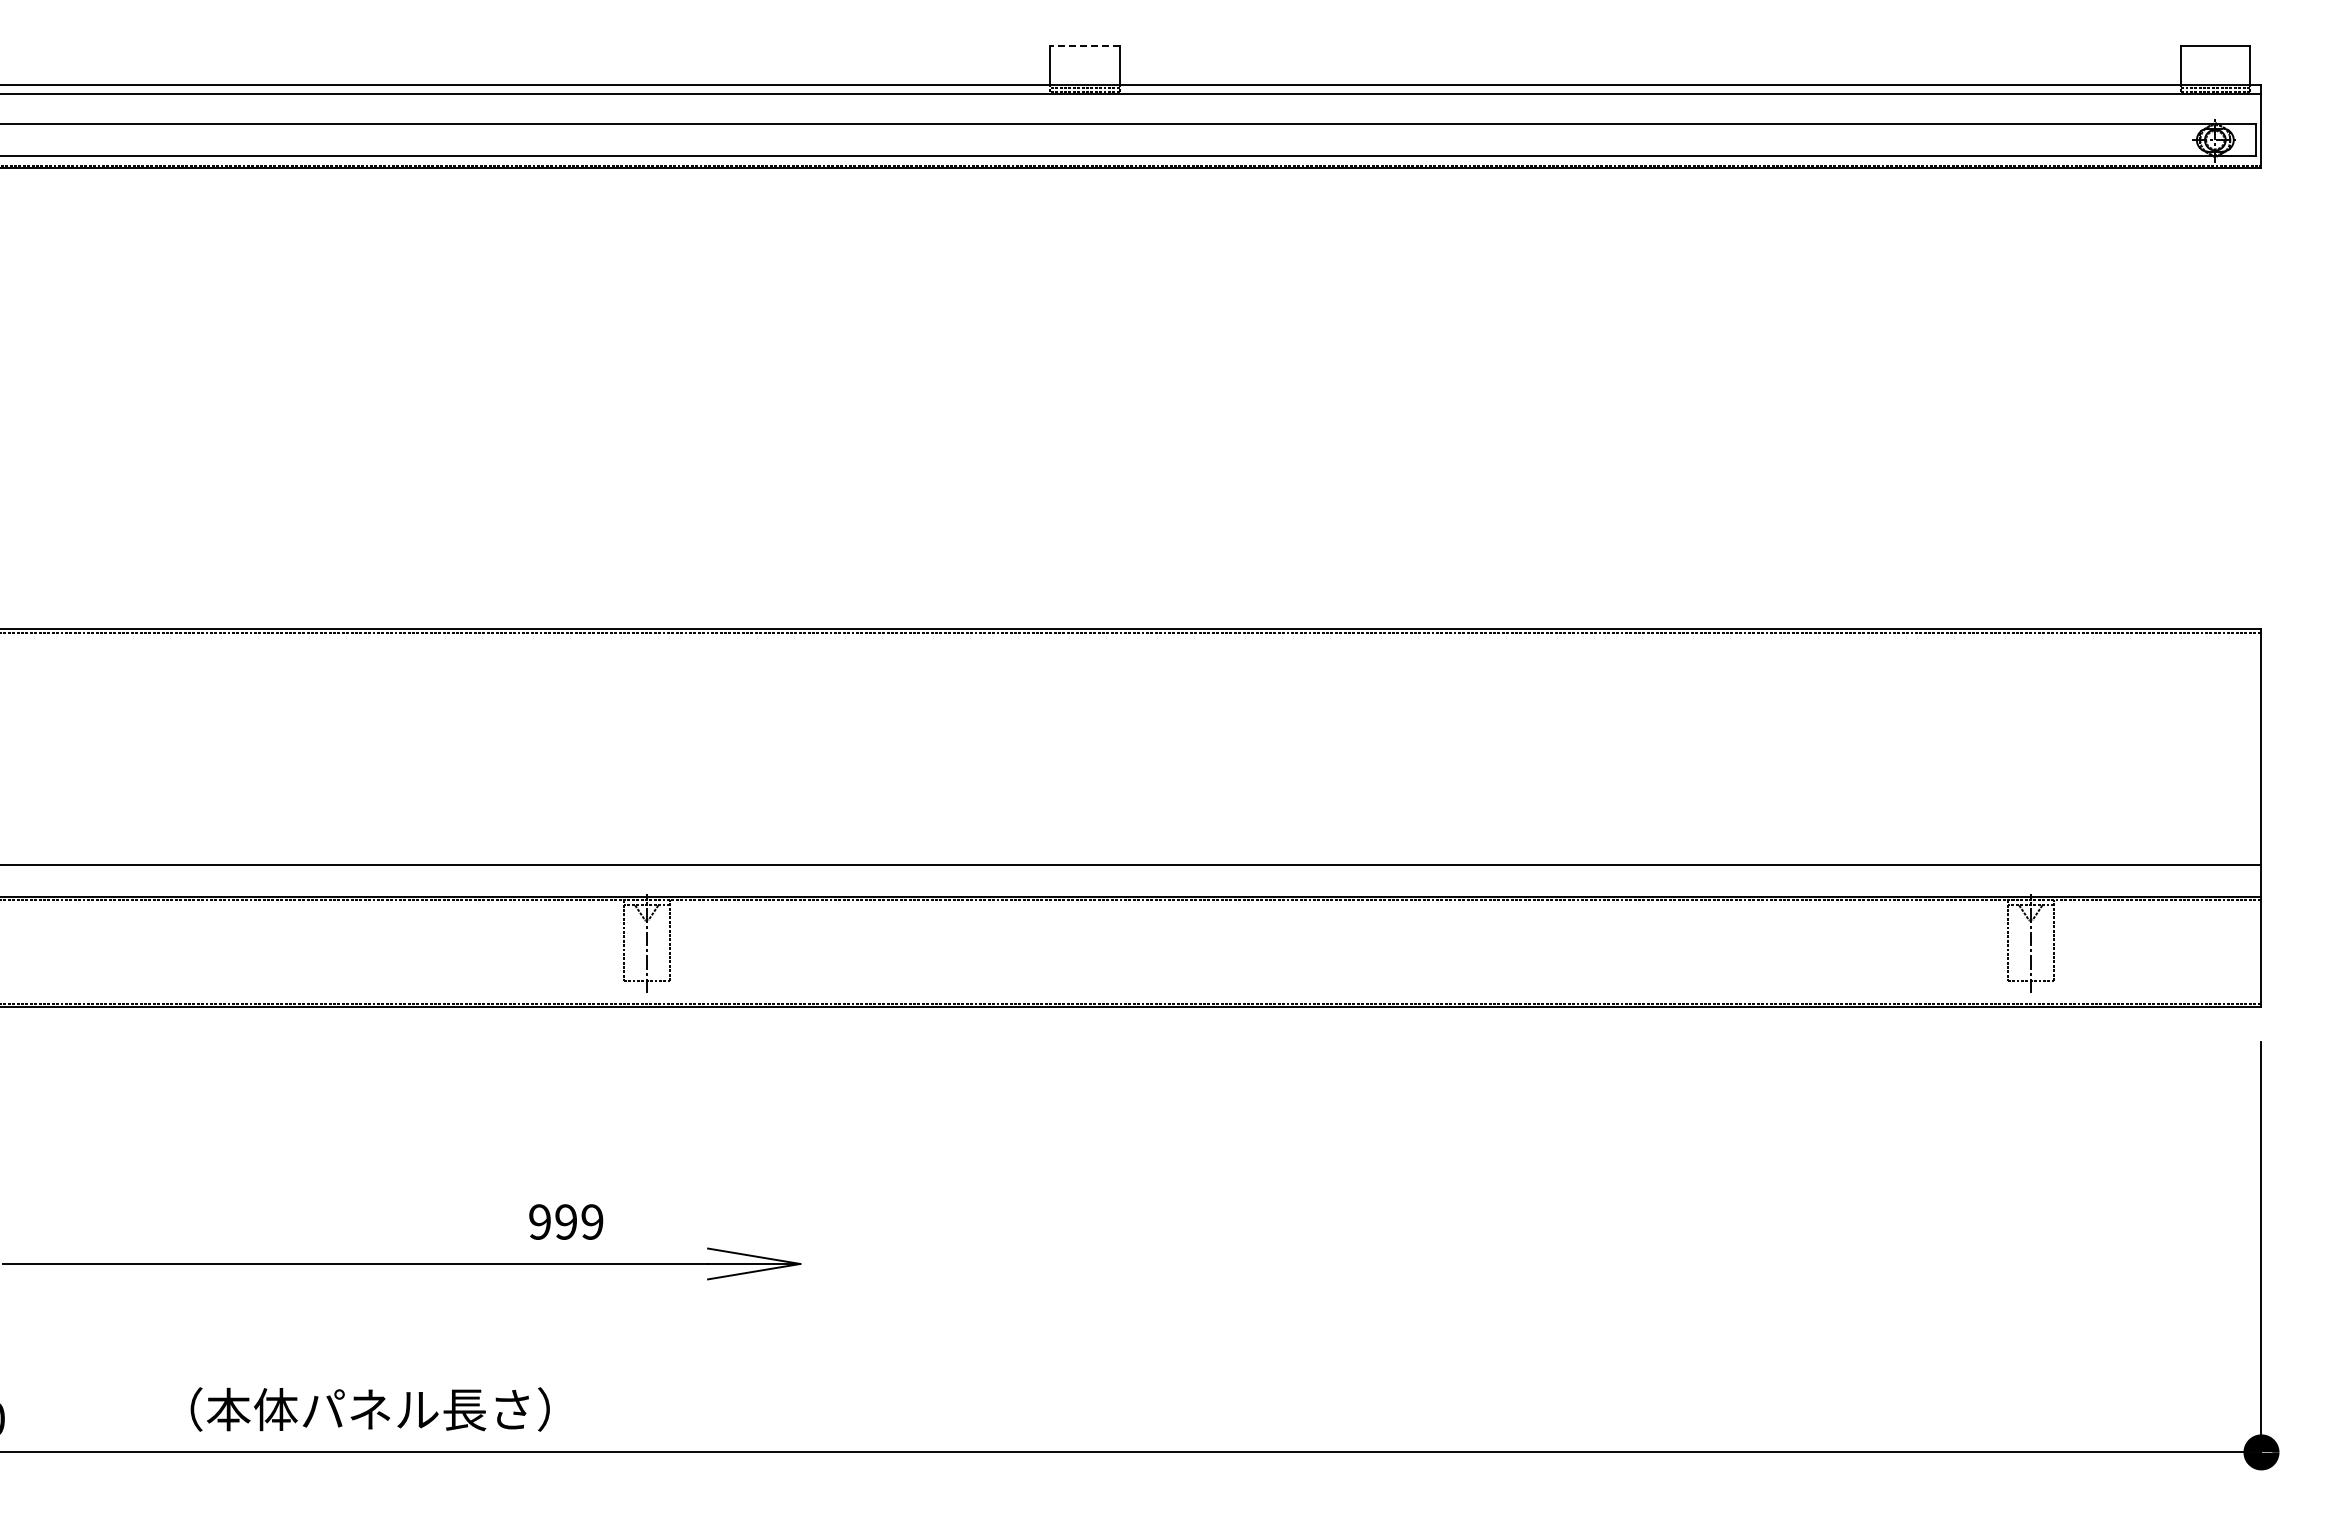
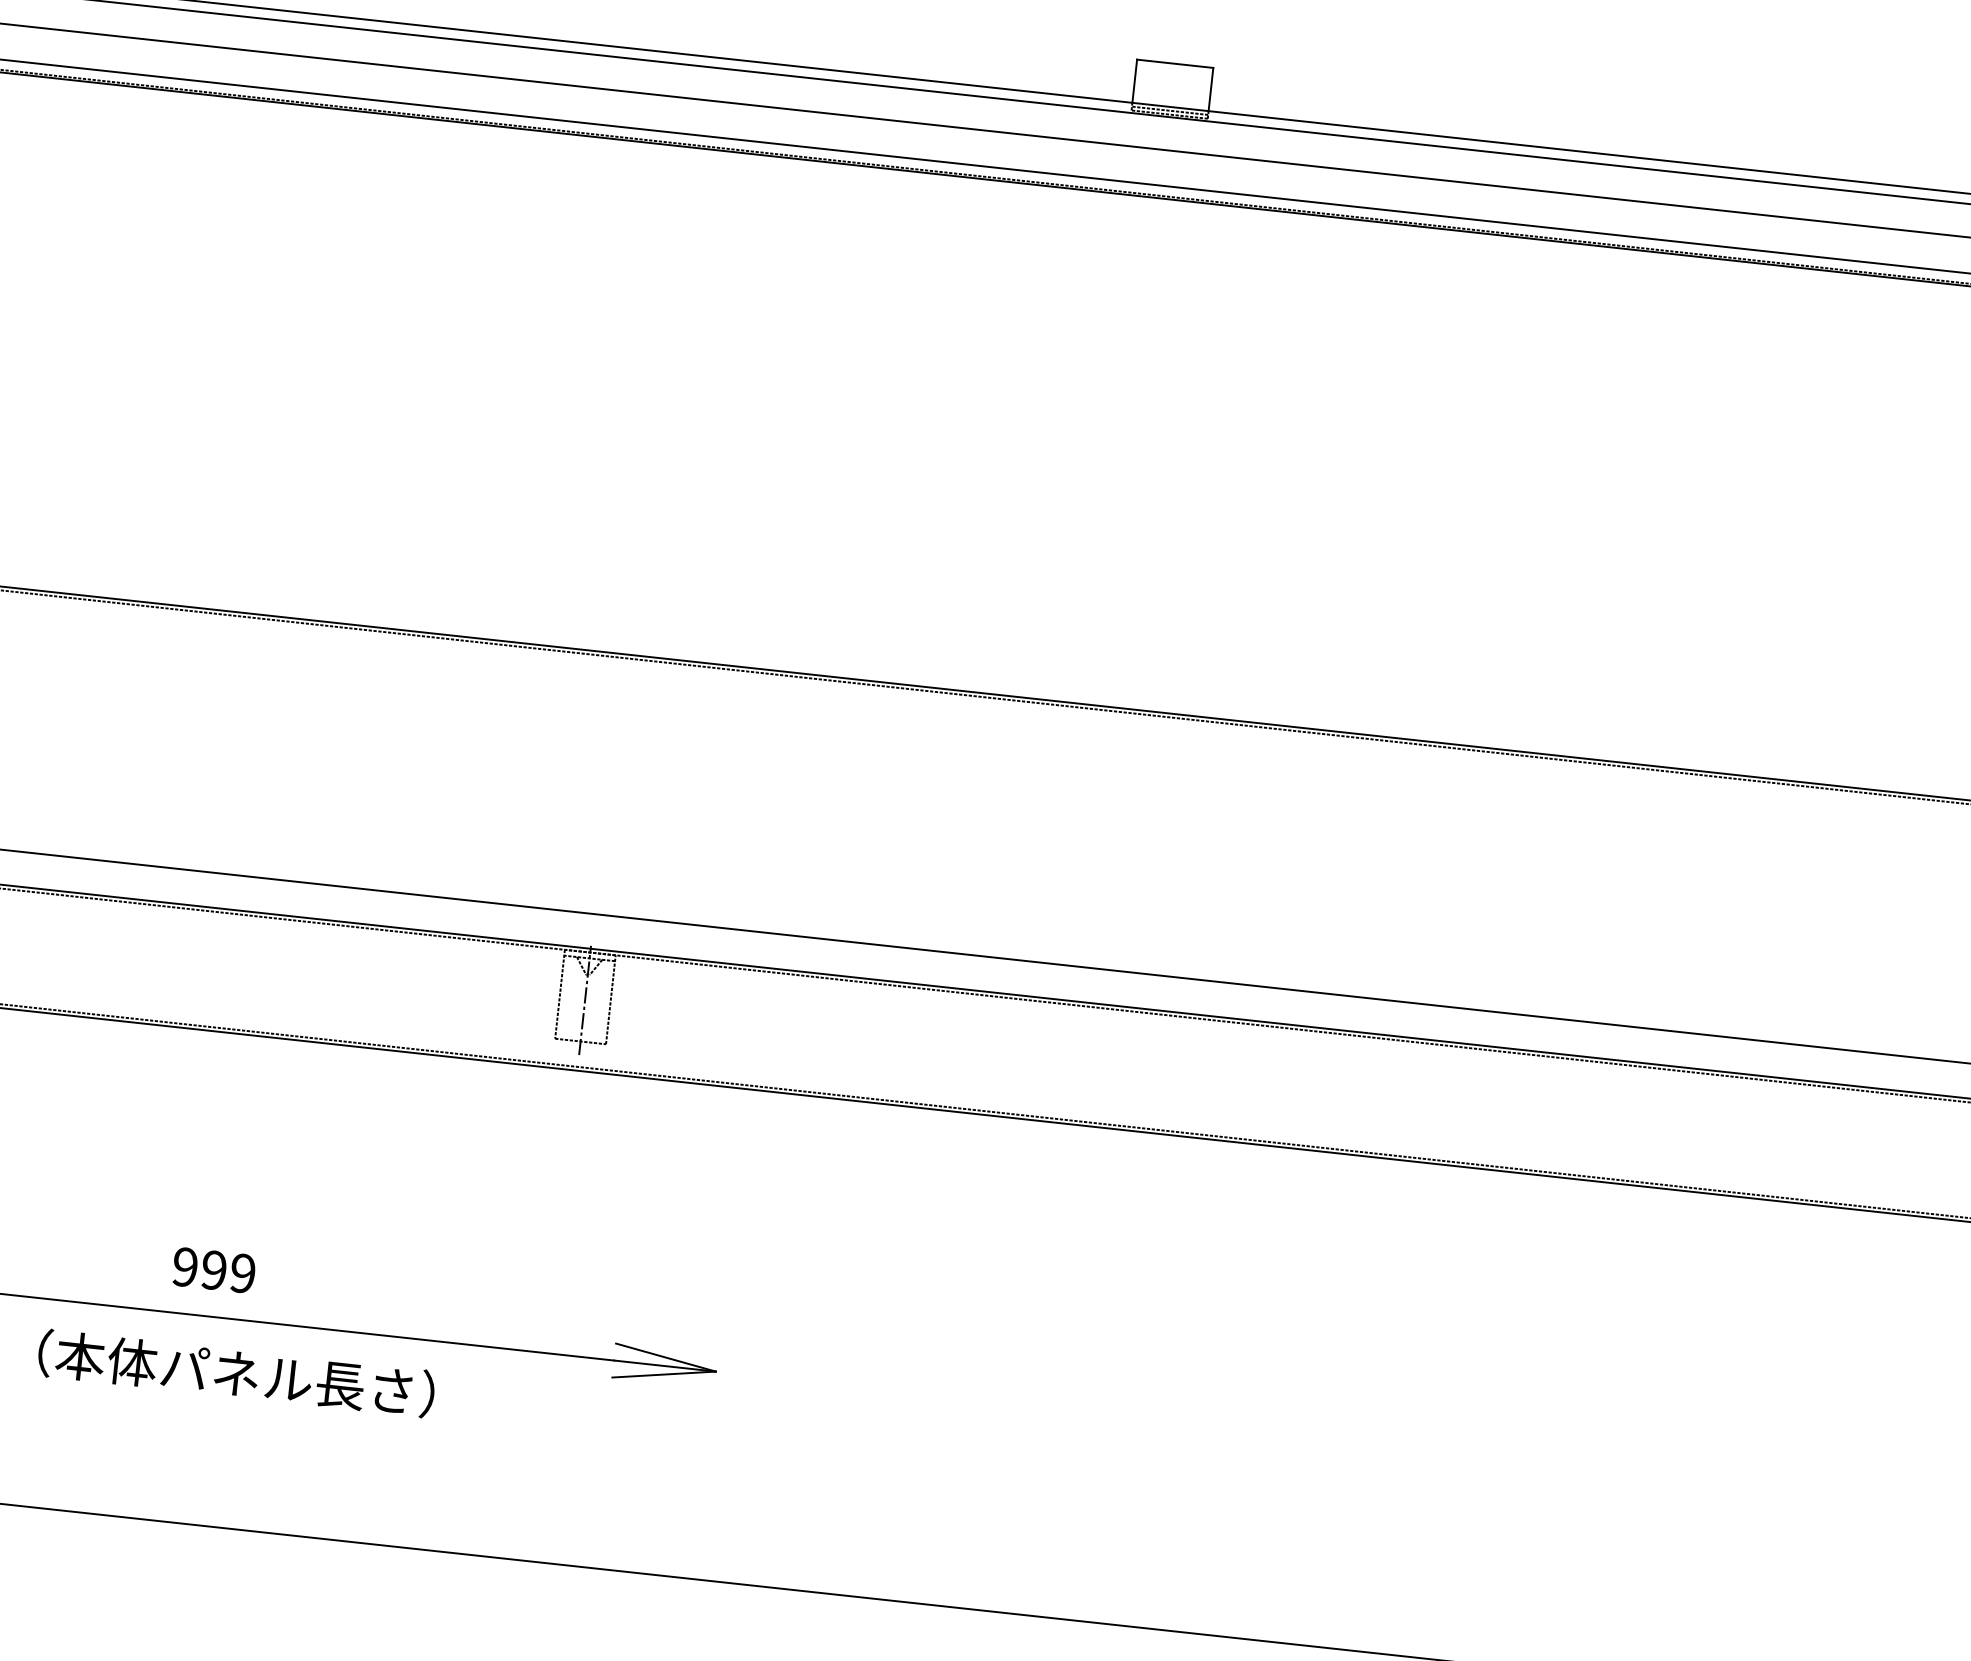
line: (1085, 45) -> (1175, 63), dashed -> solid
text: (566, 1221) -> (214, 1269), moved
text: (369, 1409) -> (235, 1373), moved

